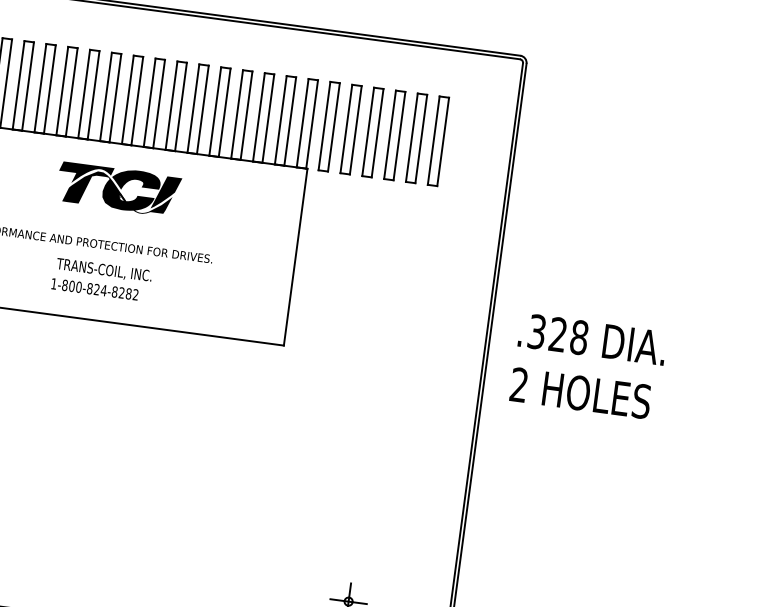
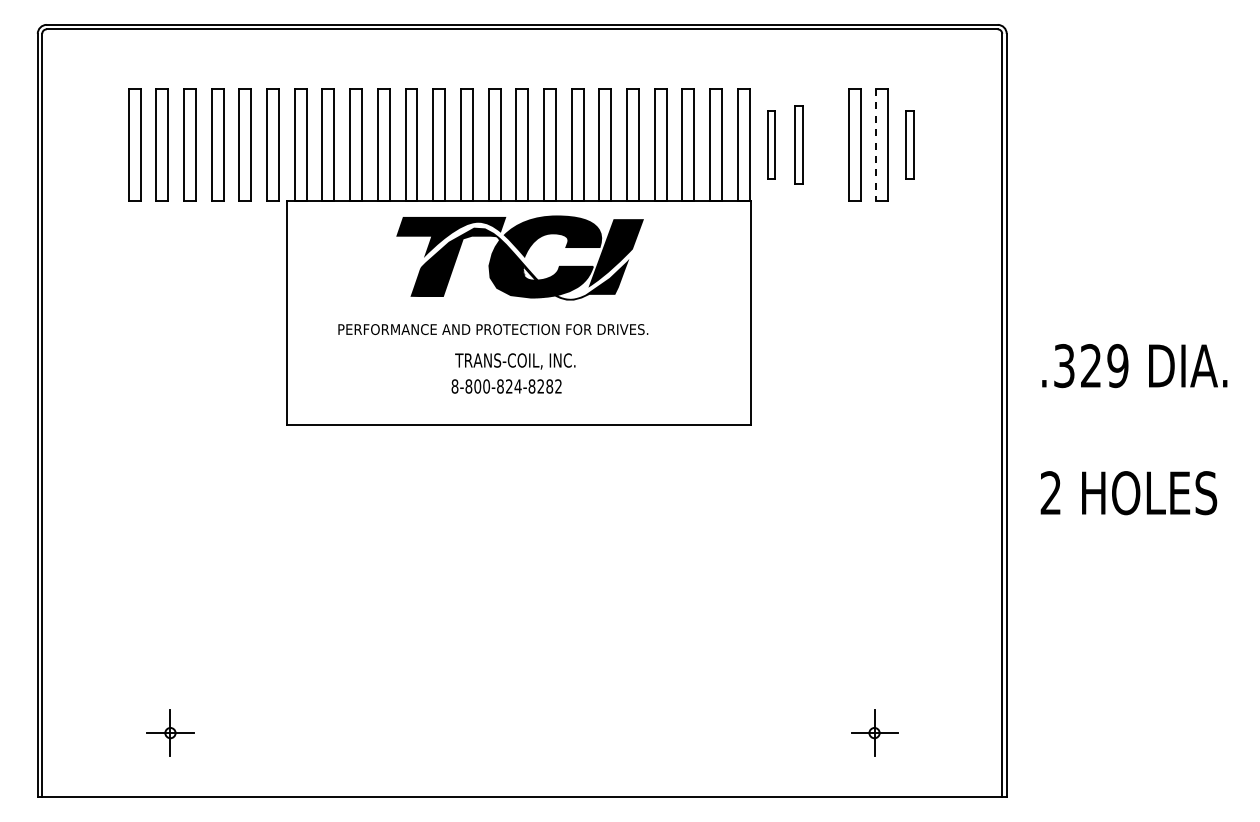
part: (328, 126) -> (770, 144), size x0.6
part: (350, 129) -> (798, 144), size x0.7
part: (372, 132) -> (826, 144), removed
line: (412, 138) -> (876, 145), solid -> dashed
part: (438, 140) -> (909, 144), size x0.6
part: (118, 188) -> (519, 257), size x1.6
text: (53, 283) -> (454, 386), 1-800-824-8282 -> 8-800-824-8282
text: (578, 337) -> (1117, 366), .328 -> .329
text: (580, 393) -> (1128, 493), moved

